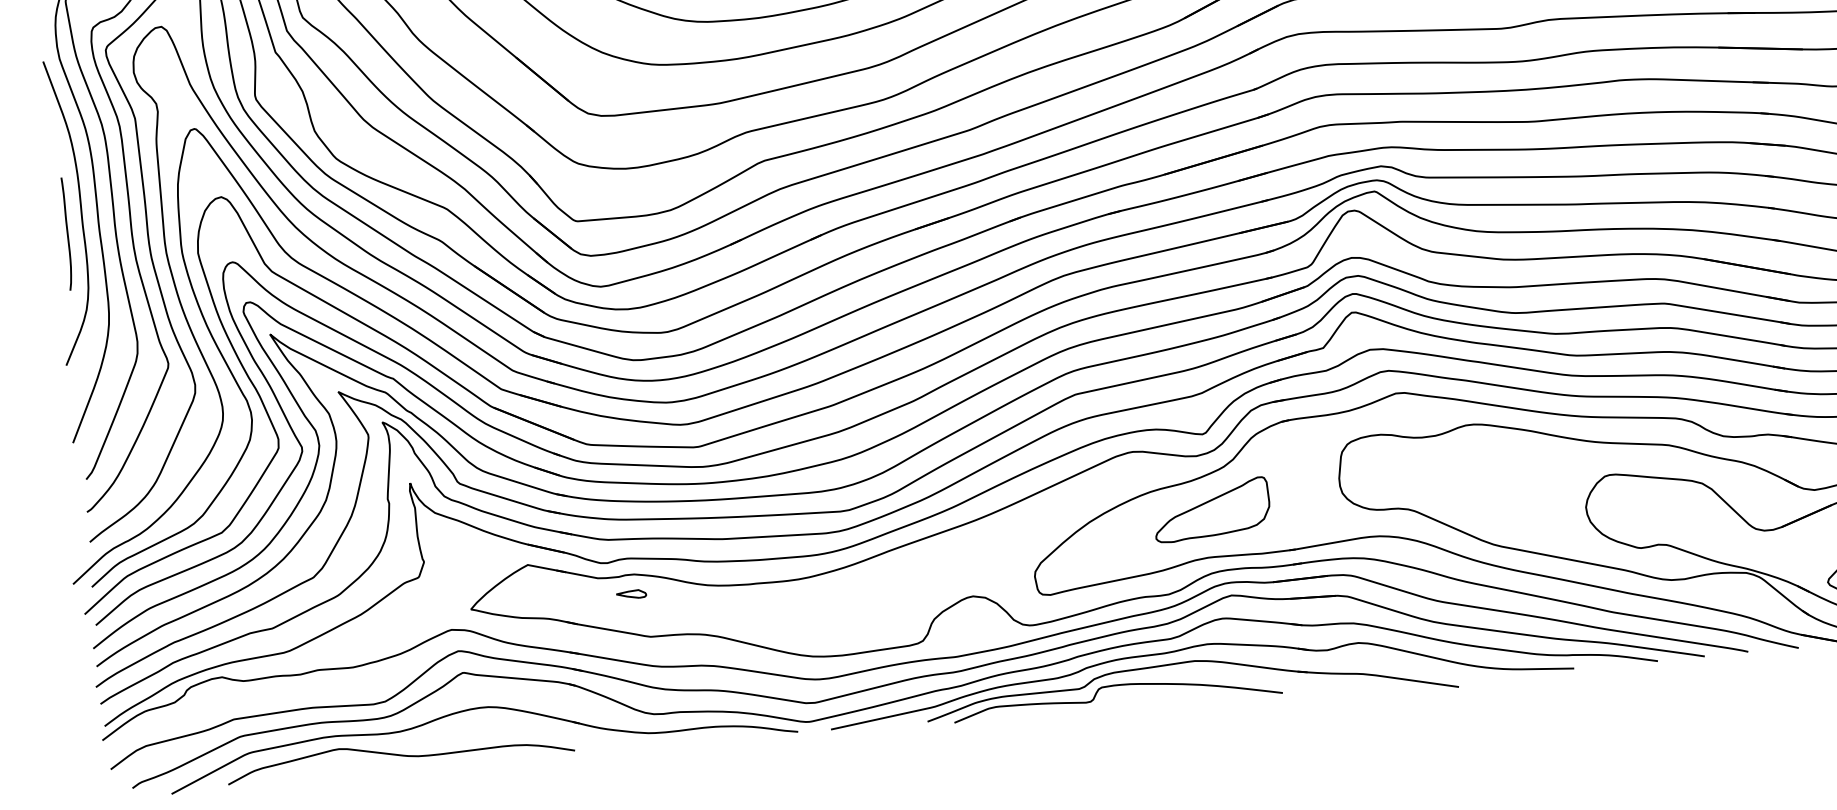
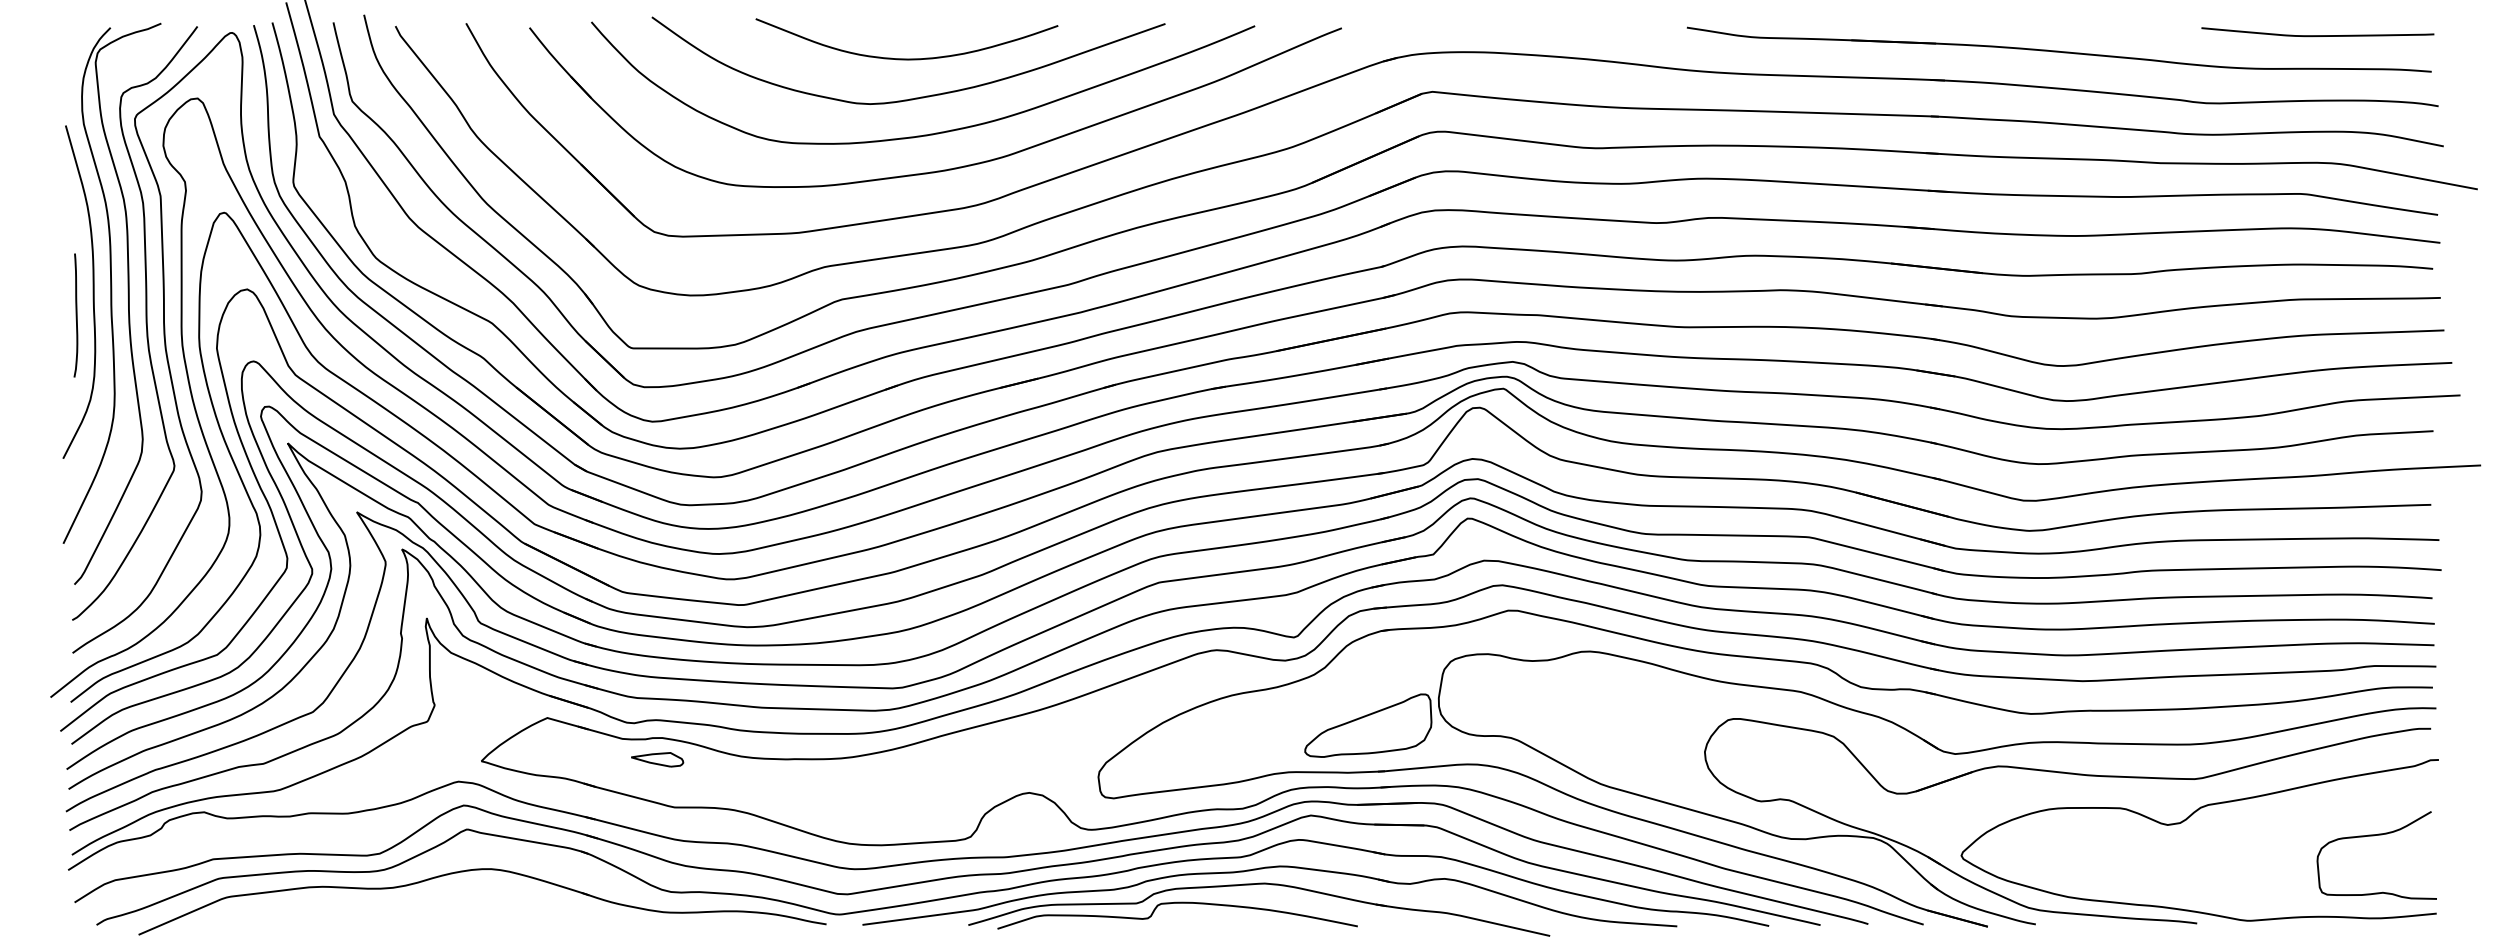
part: (1212, 509) -> (1368, 725), moved
part: (631, 594) -> (657, 759), size x1.6
curve: (400, 756) -> (391, 914), removed

